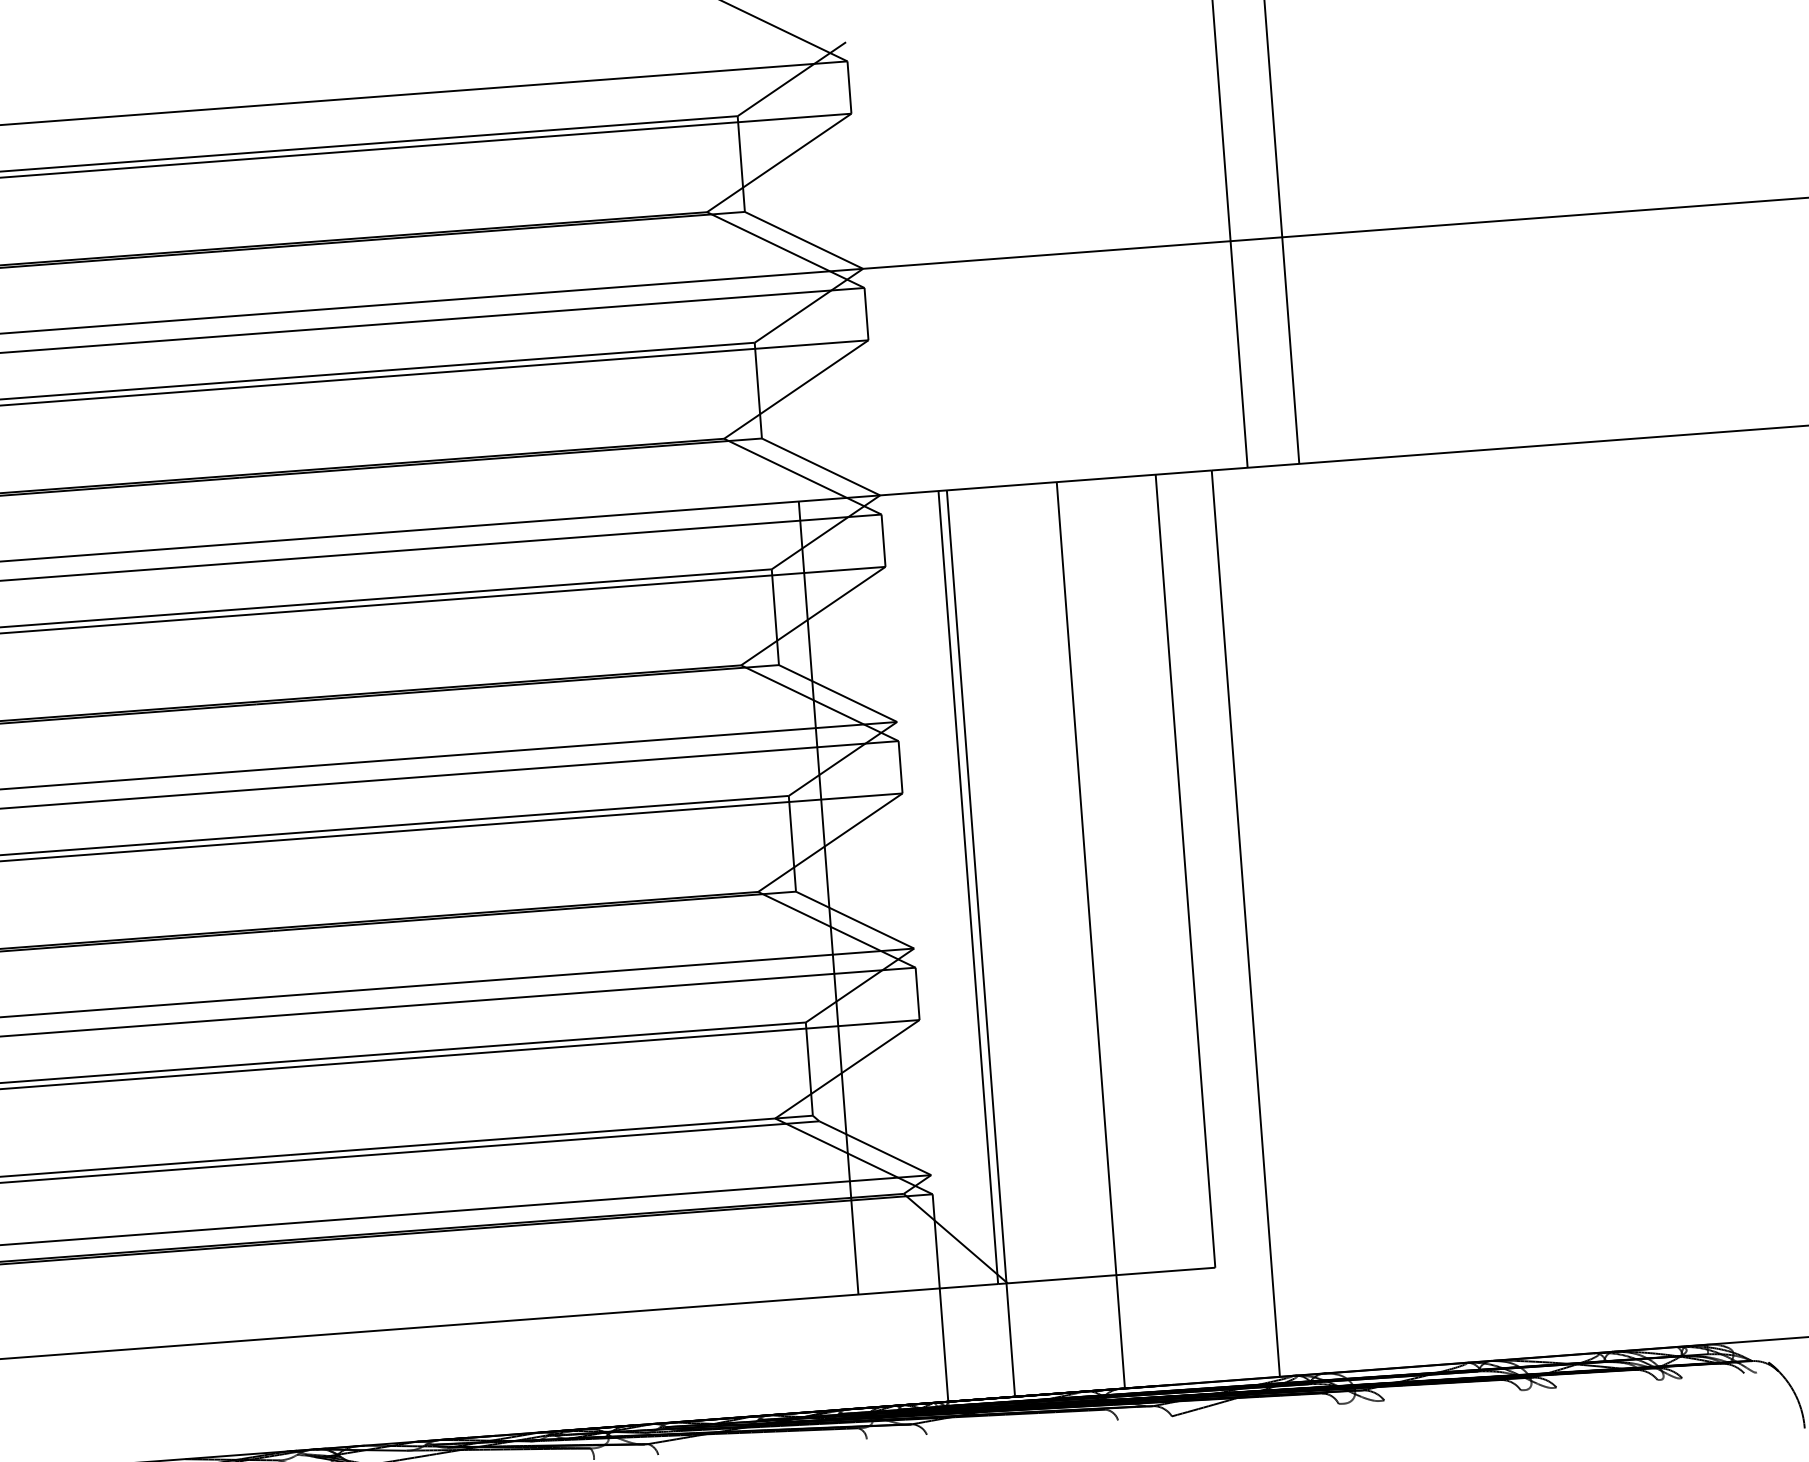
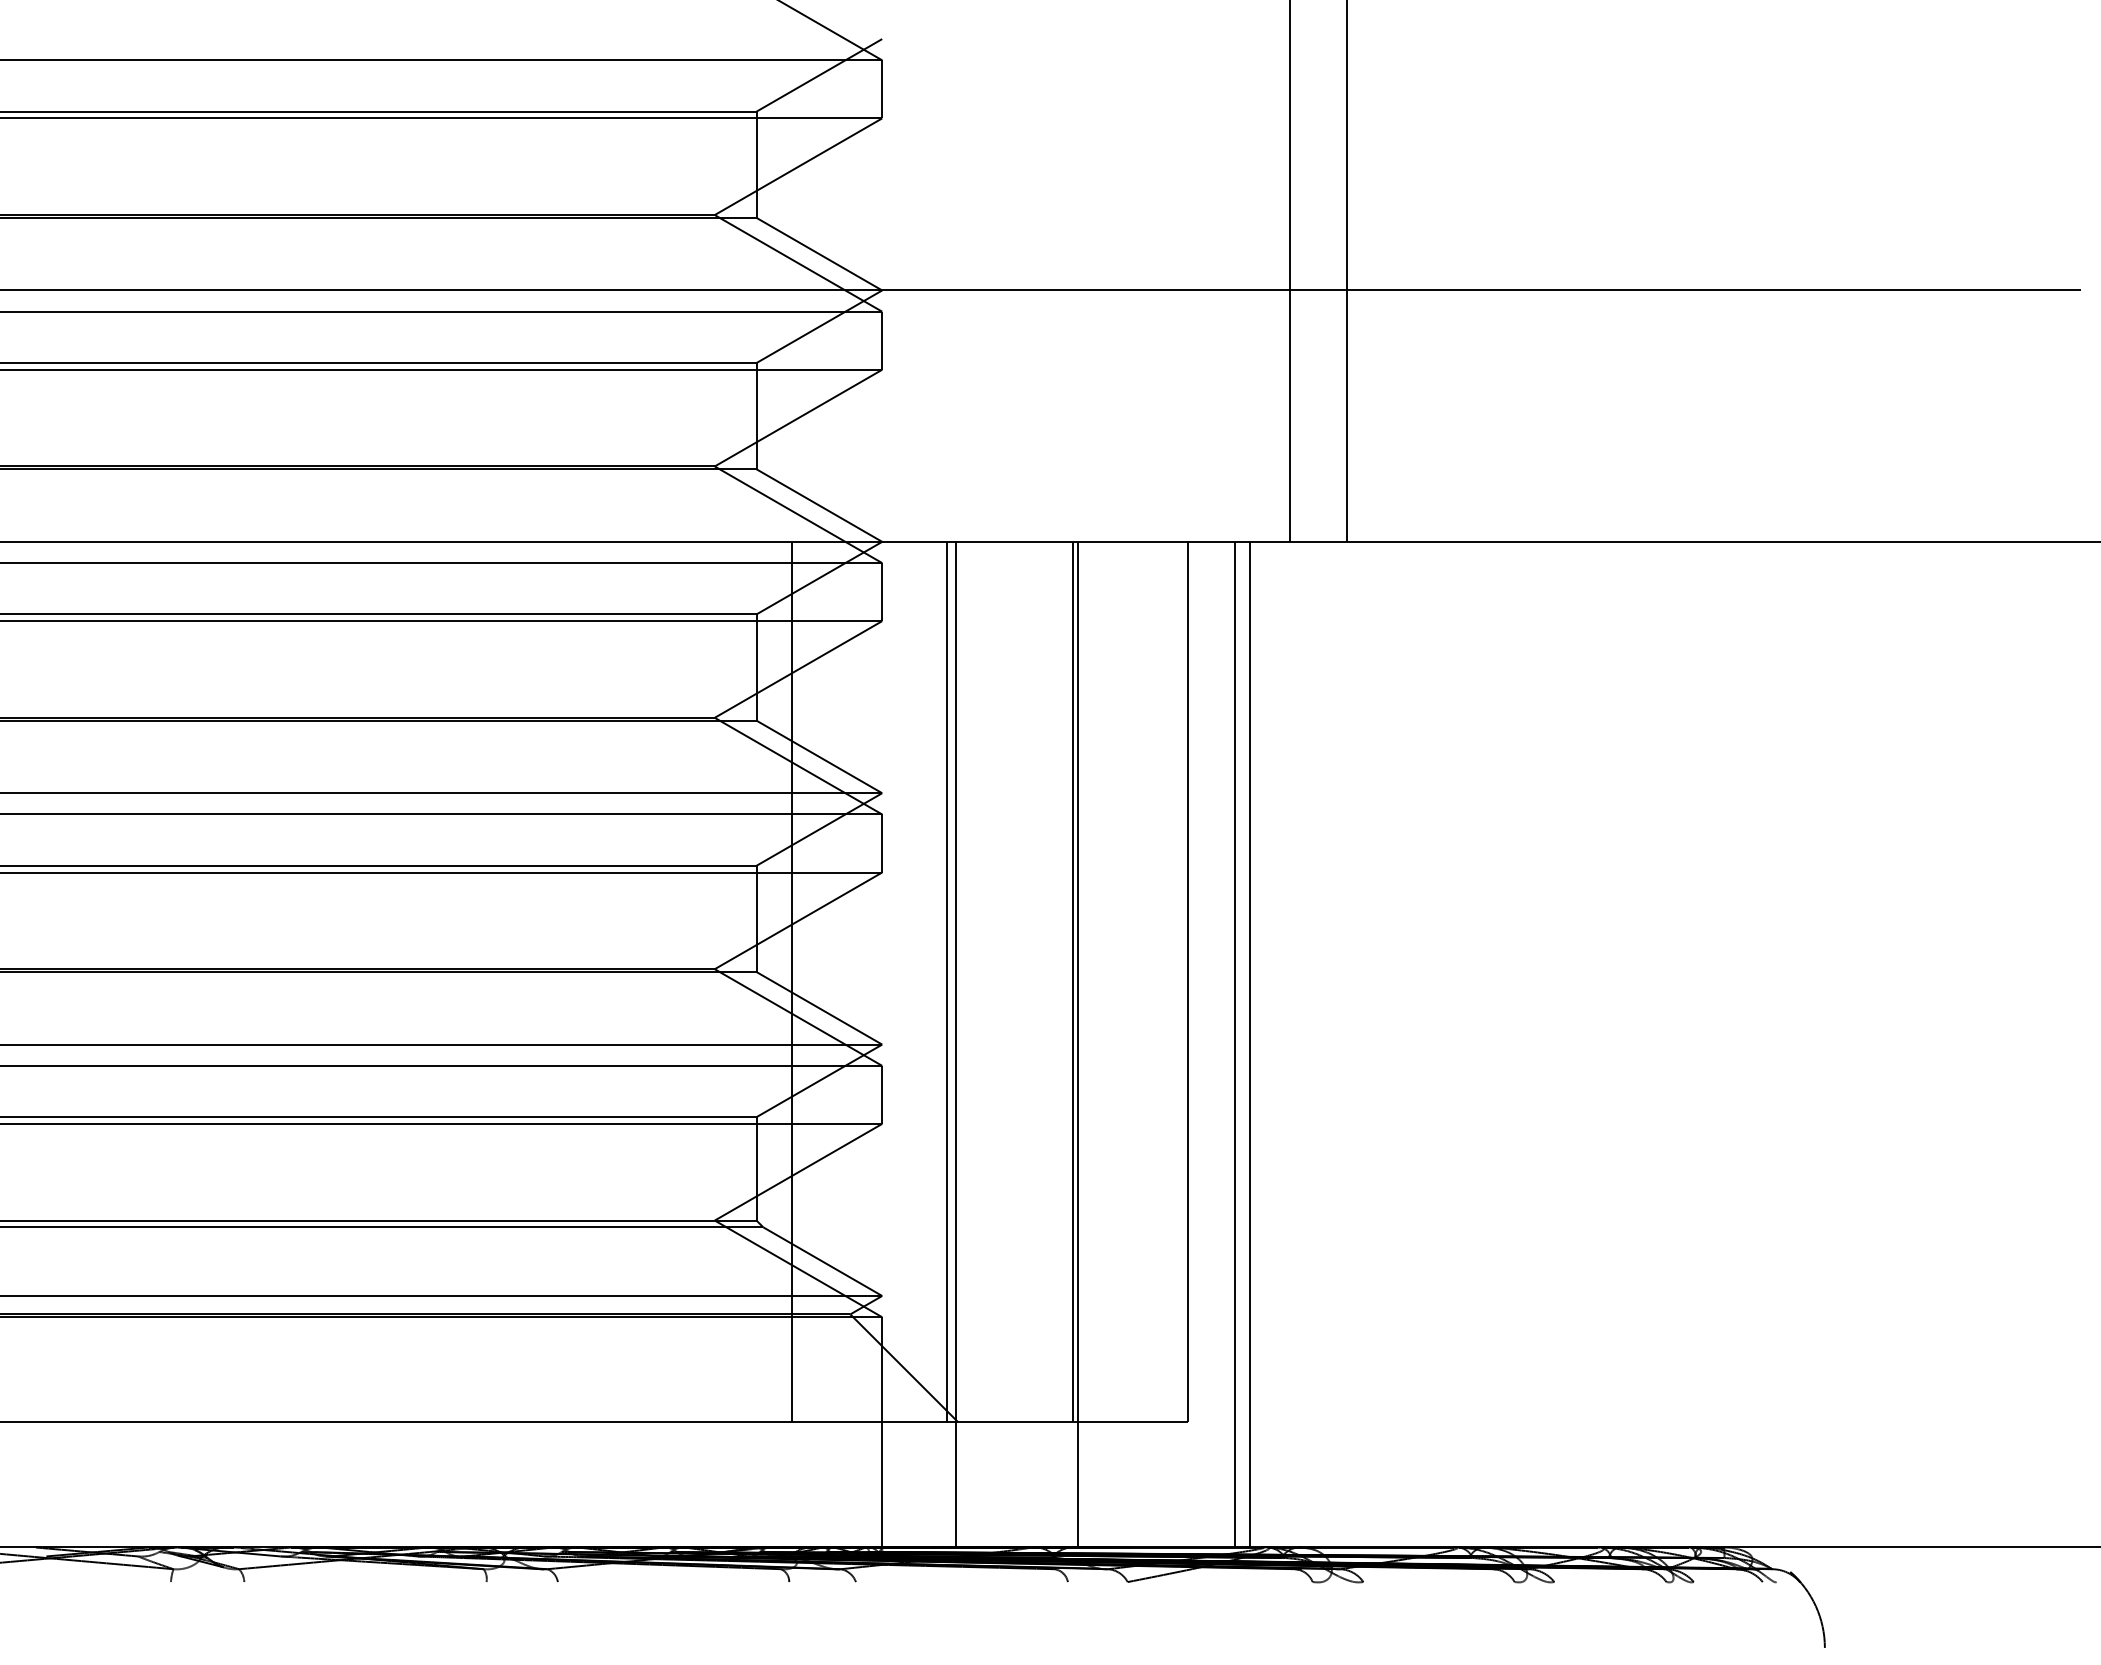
line: (1082, 878) -> (1073, 981), added
line: (1232, 924) -> (1235, 1044), added

